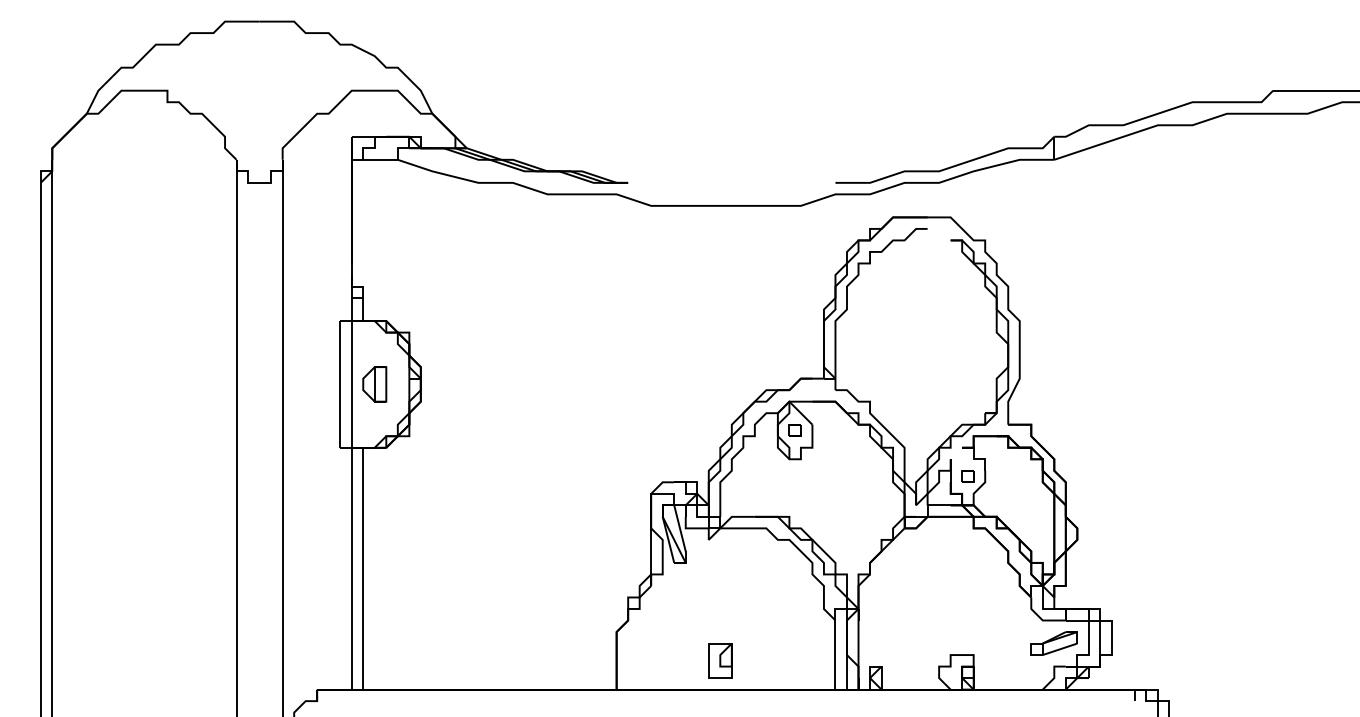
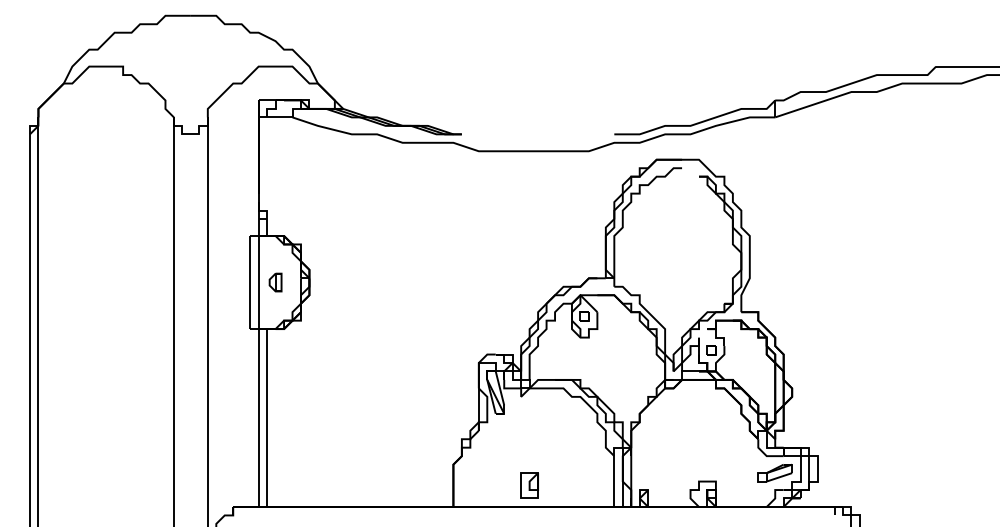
part: (374, 384) -> (275, 282), size x0.7

